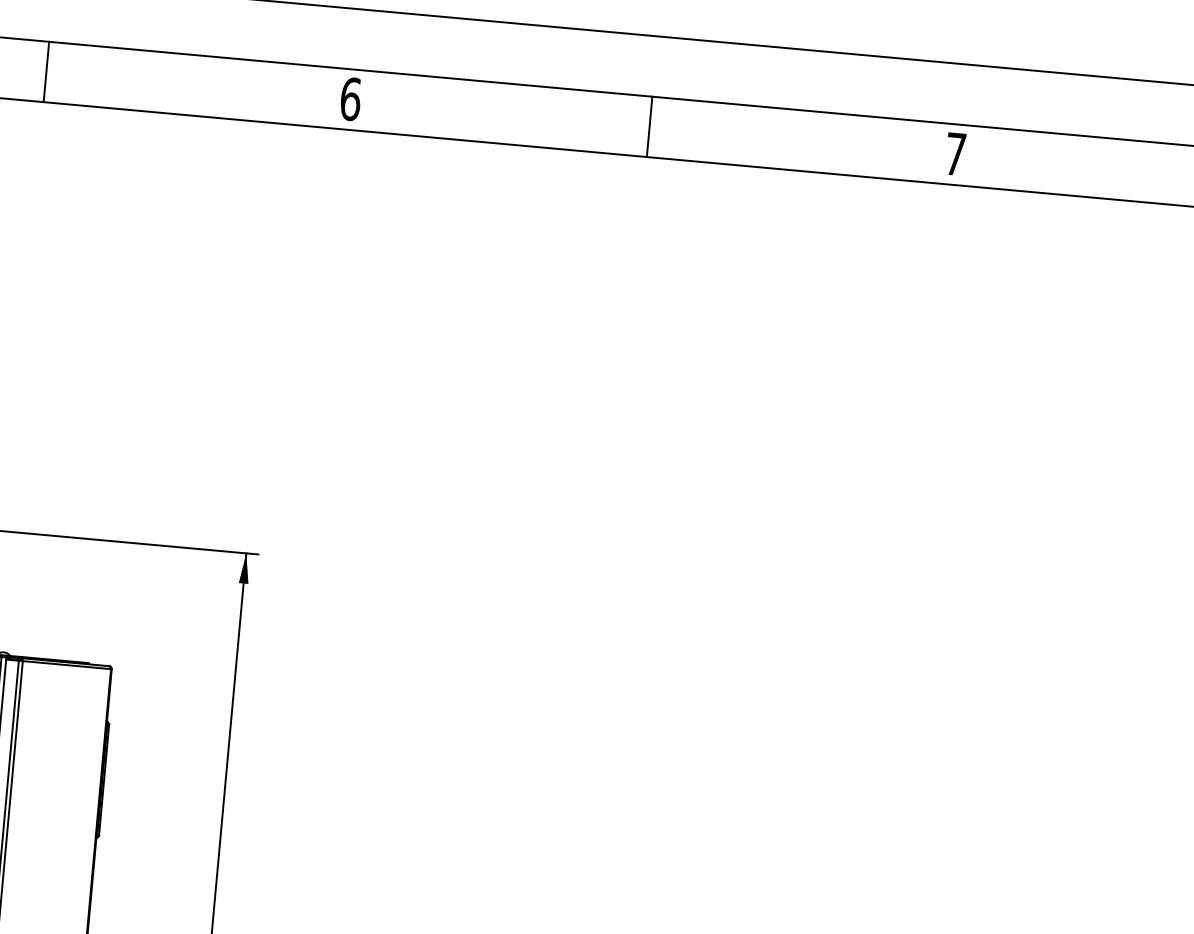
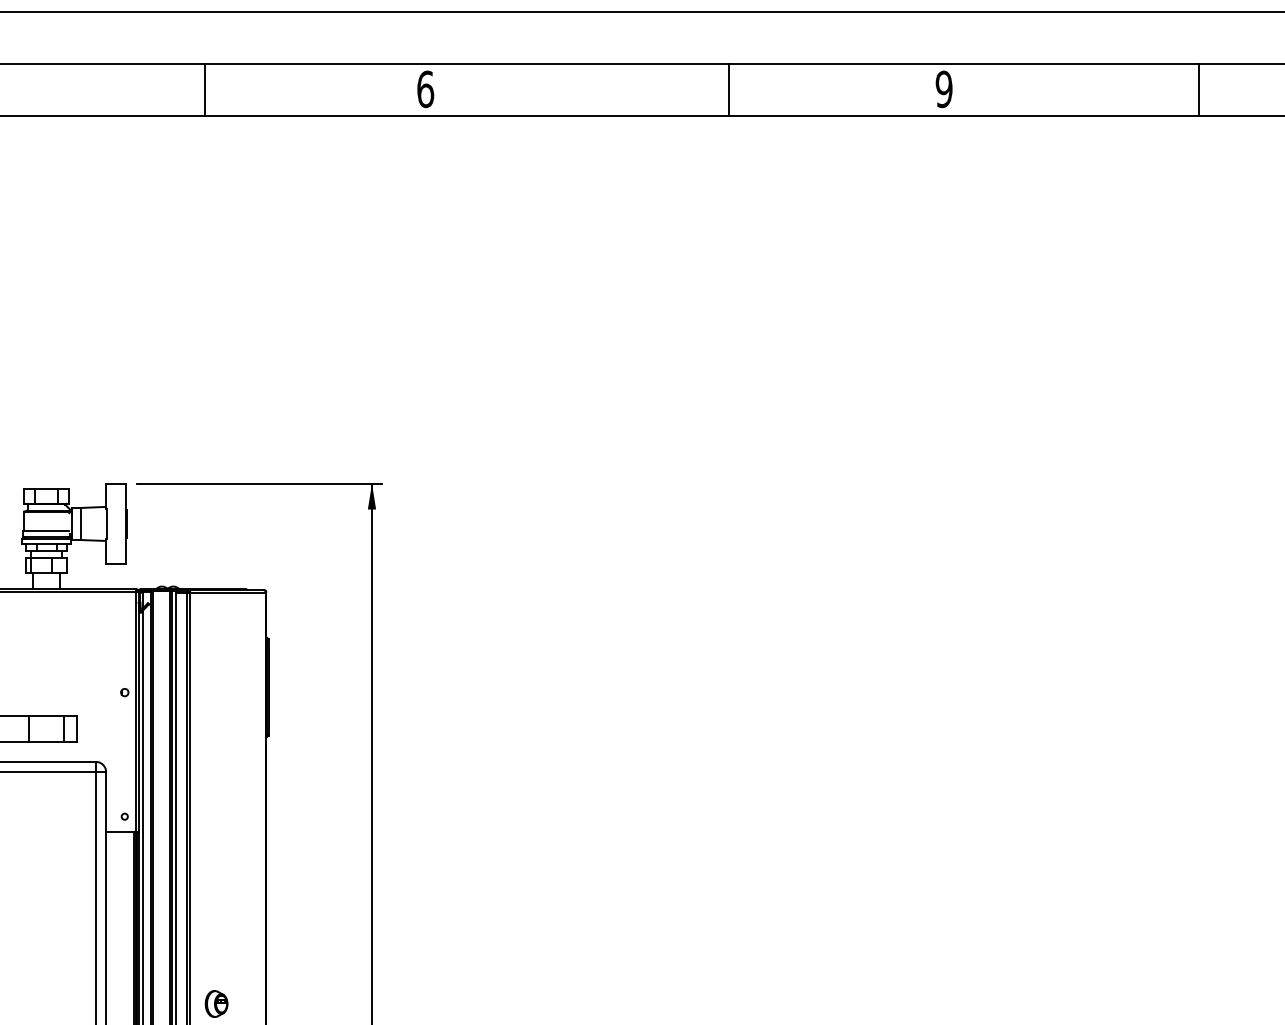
line: (46, 71) -> (204, 89), moved
line: (649, 126) -> (728, 89), moved
text: (954, 154) -> (943, 89), 7 -> 9

